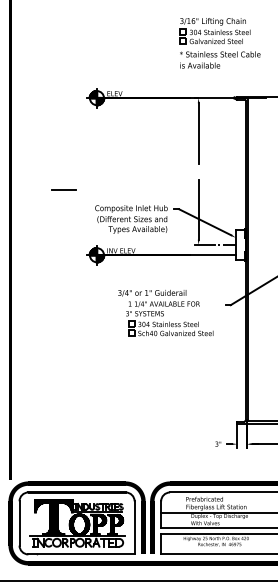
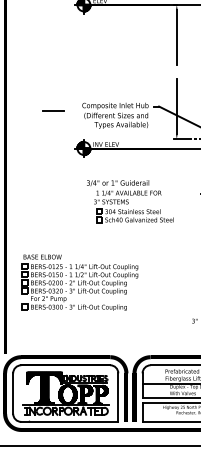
line: (63, 189) -> (53, 110), moved
part: (165, 313) -> (130, 201), moved
part: (92, 401) -> (79, 282), added

